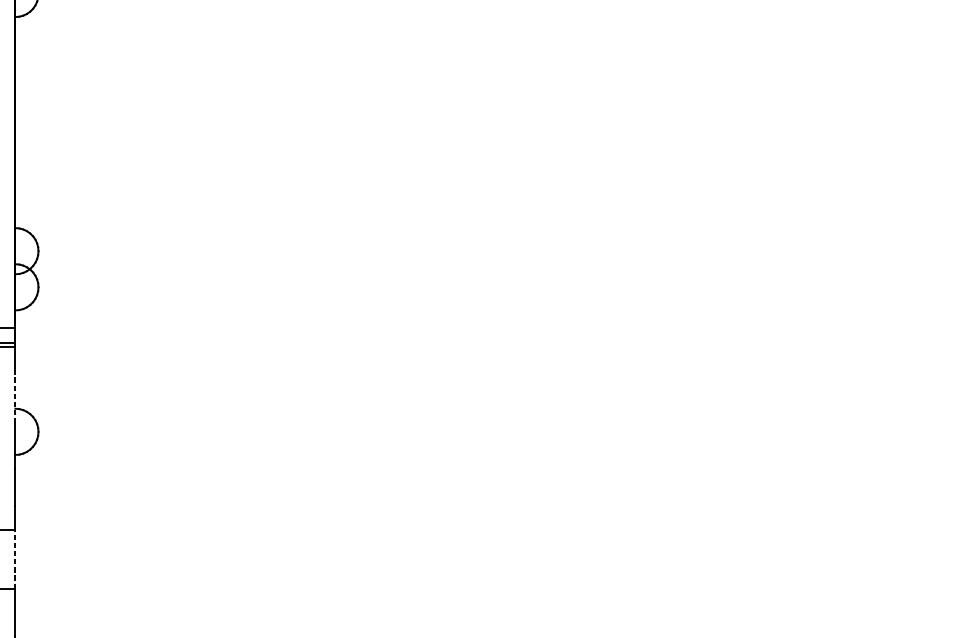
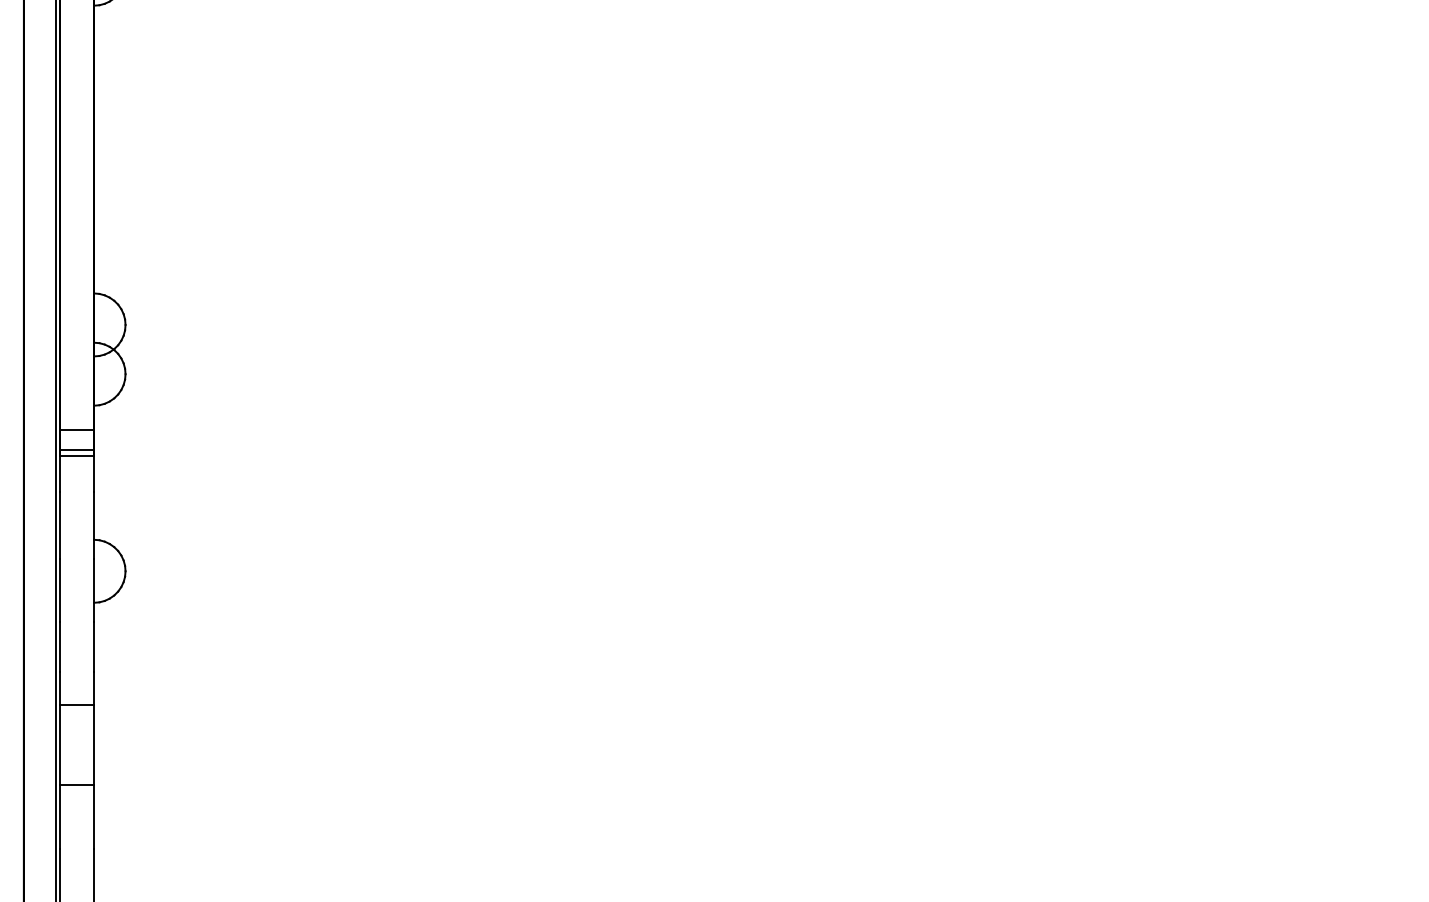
line: (15, 398) -> (94, 525), dashed -> solid
line: (15, 558) -> (94, 744), dashed -> solid

